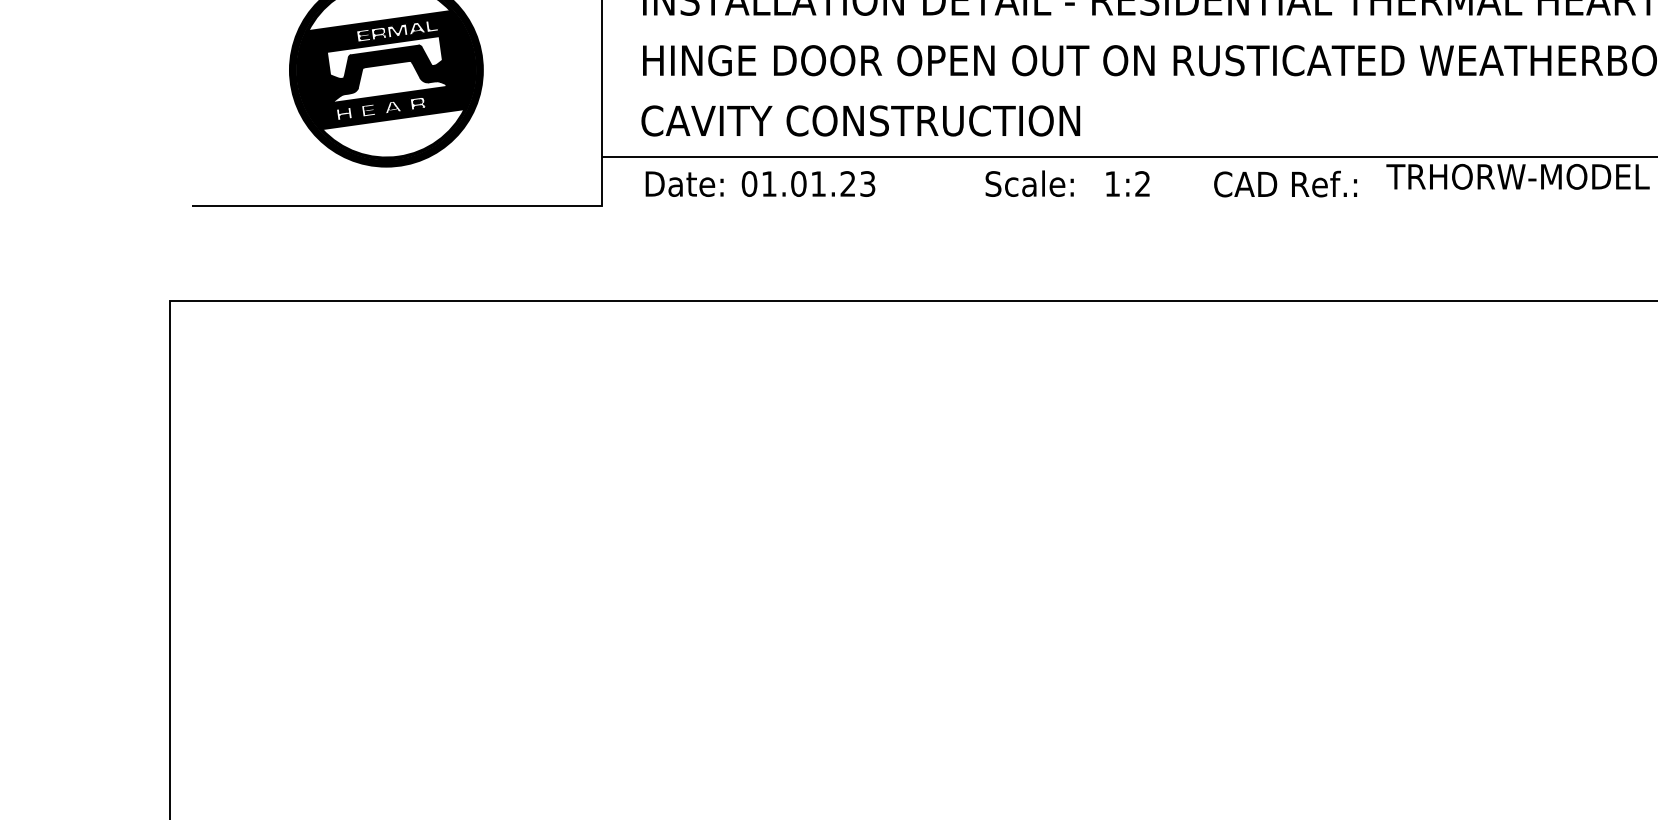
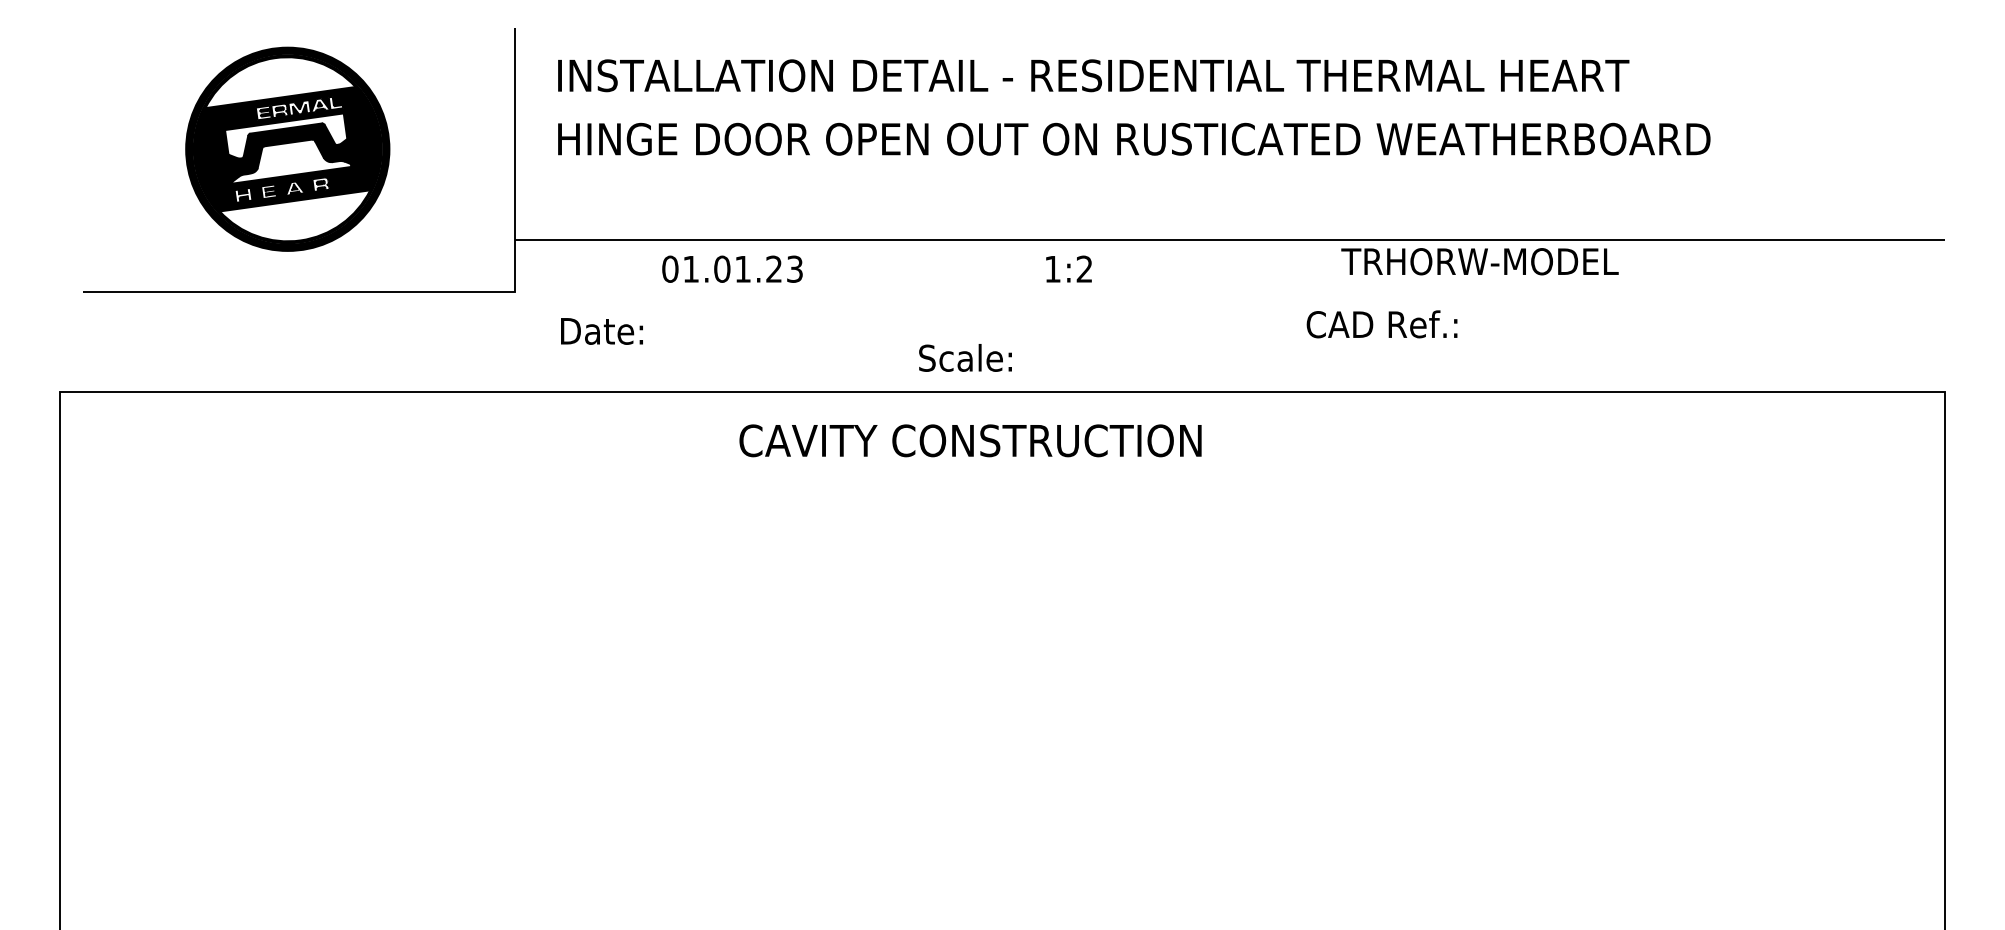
text: (860, 120) -> (970, 440), moved
text: (1029, 183) -> (965, 357), moved
text: (684, 184) -> (601, 331), moved
text: (1285, 184) -> (1381, 324), moved

